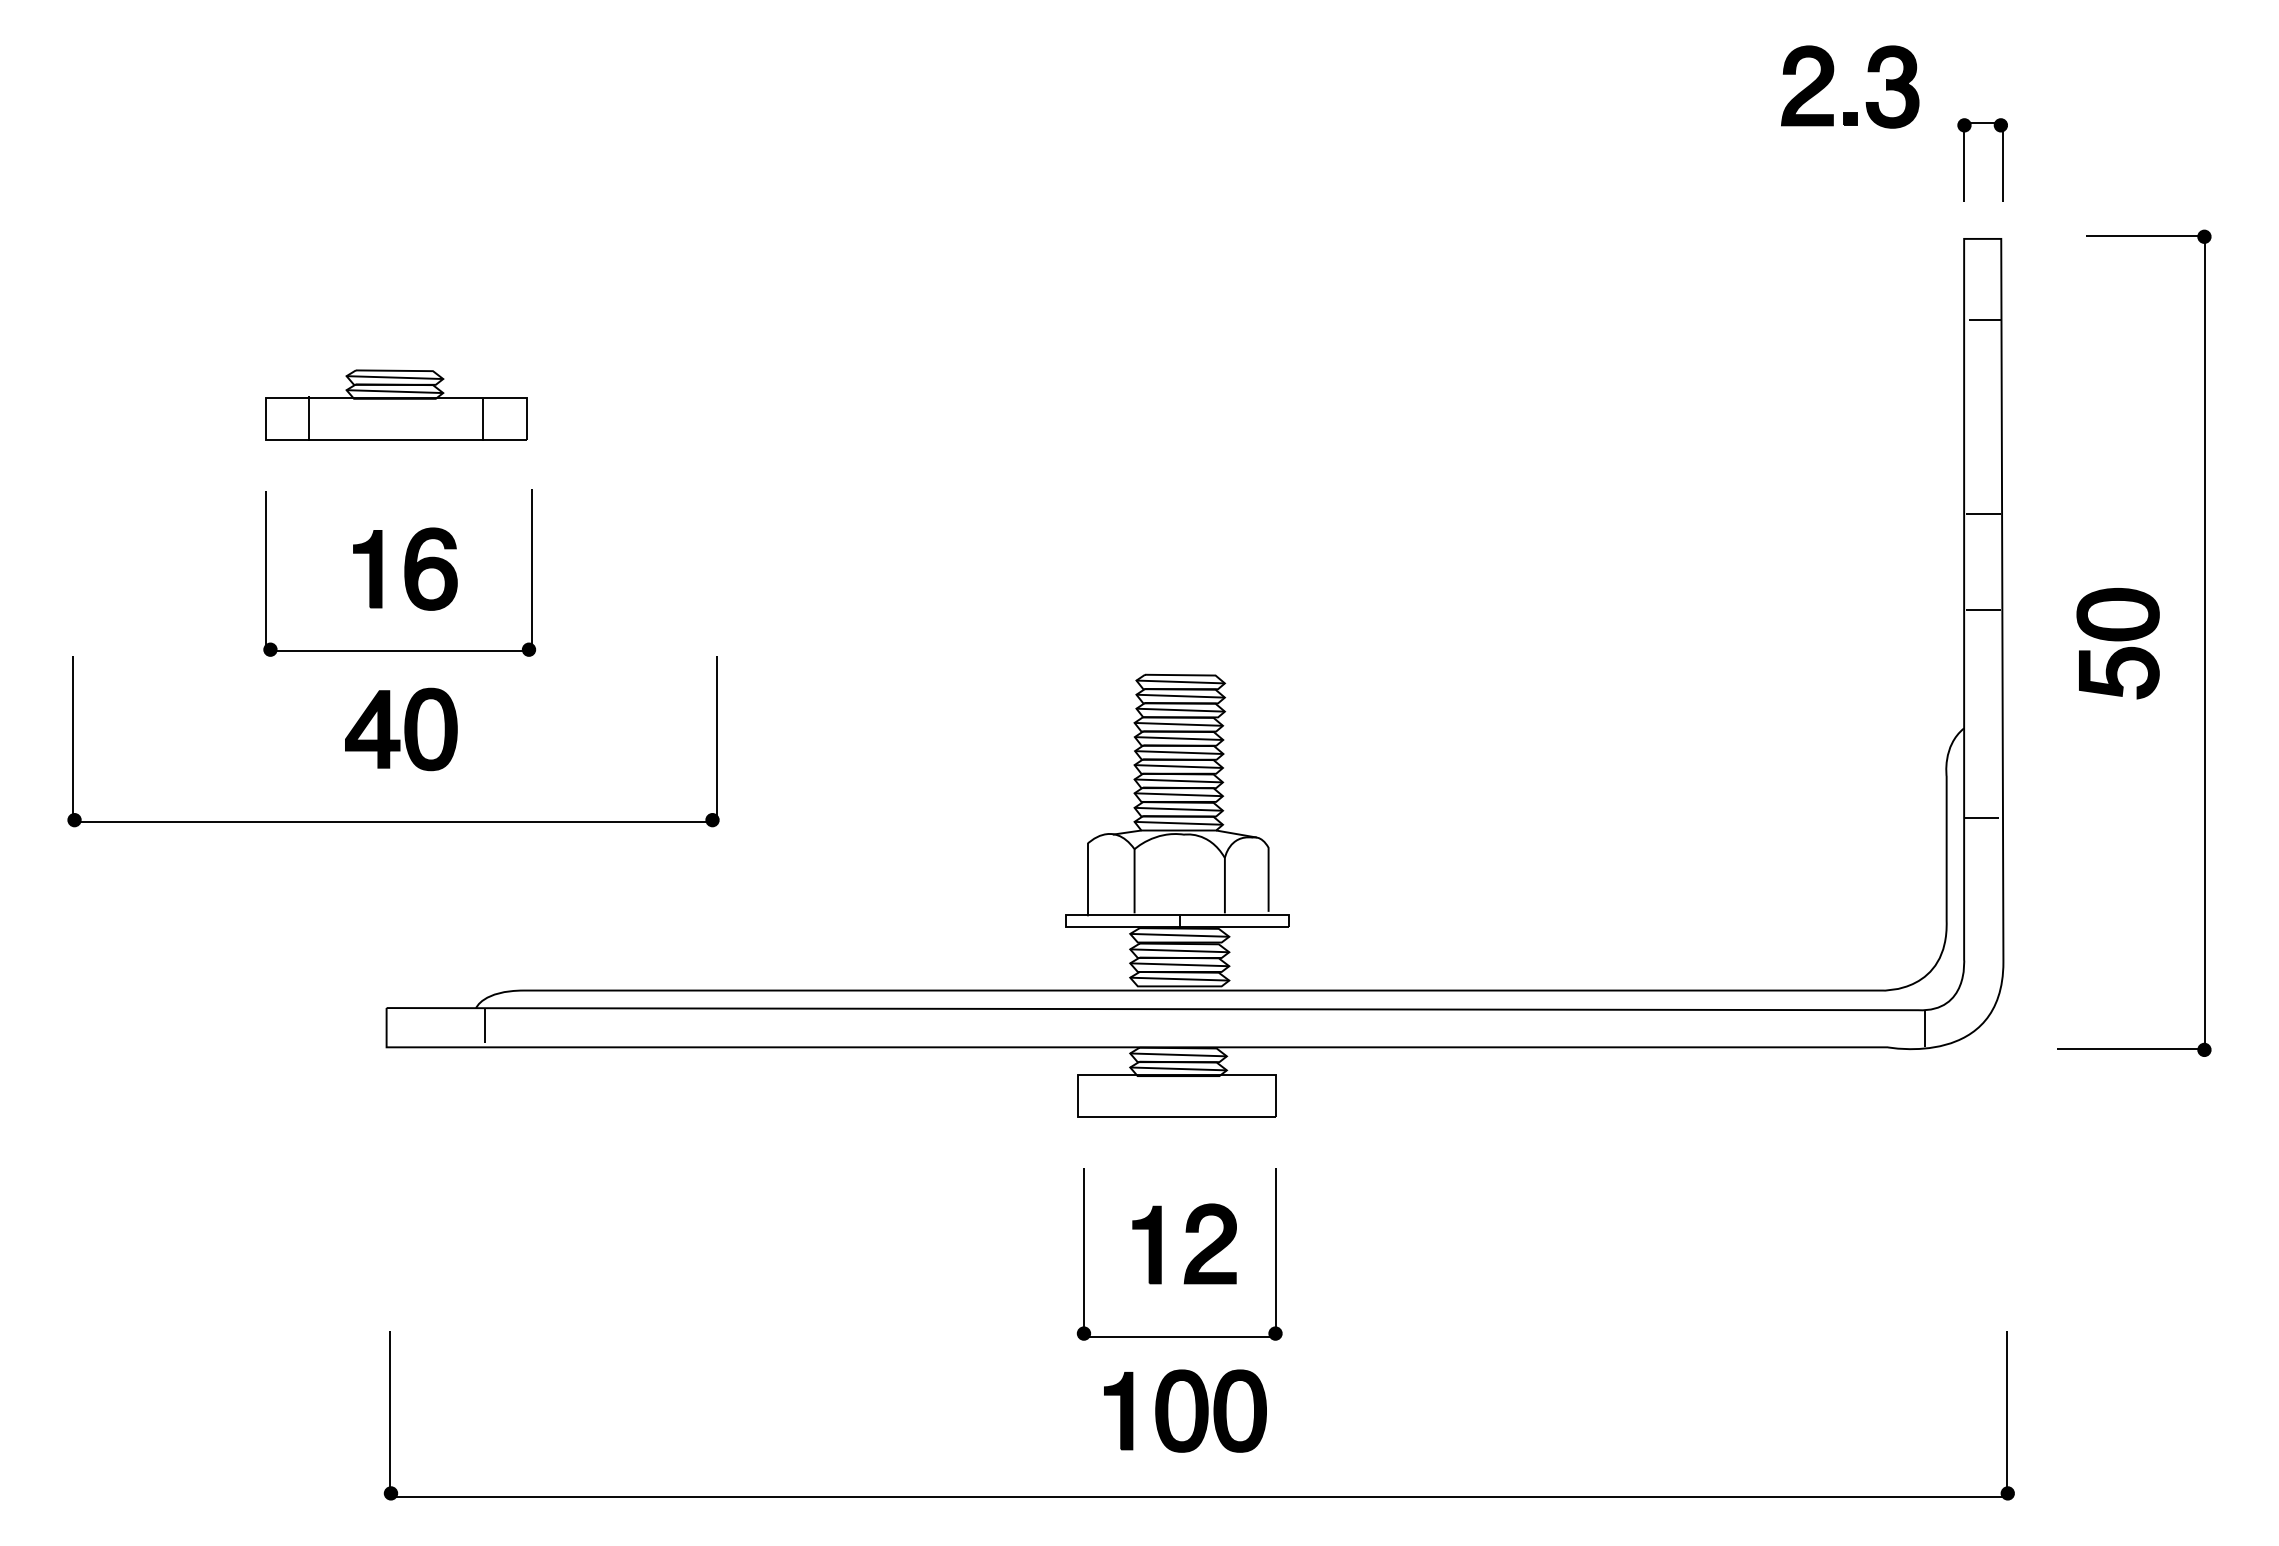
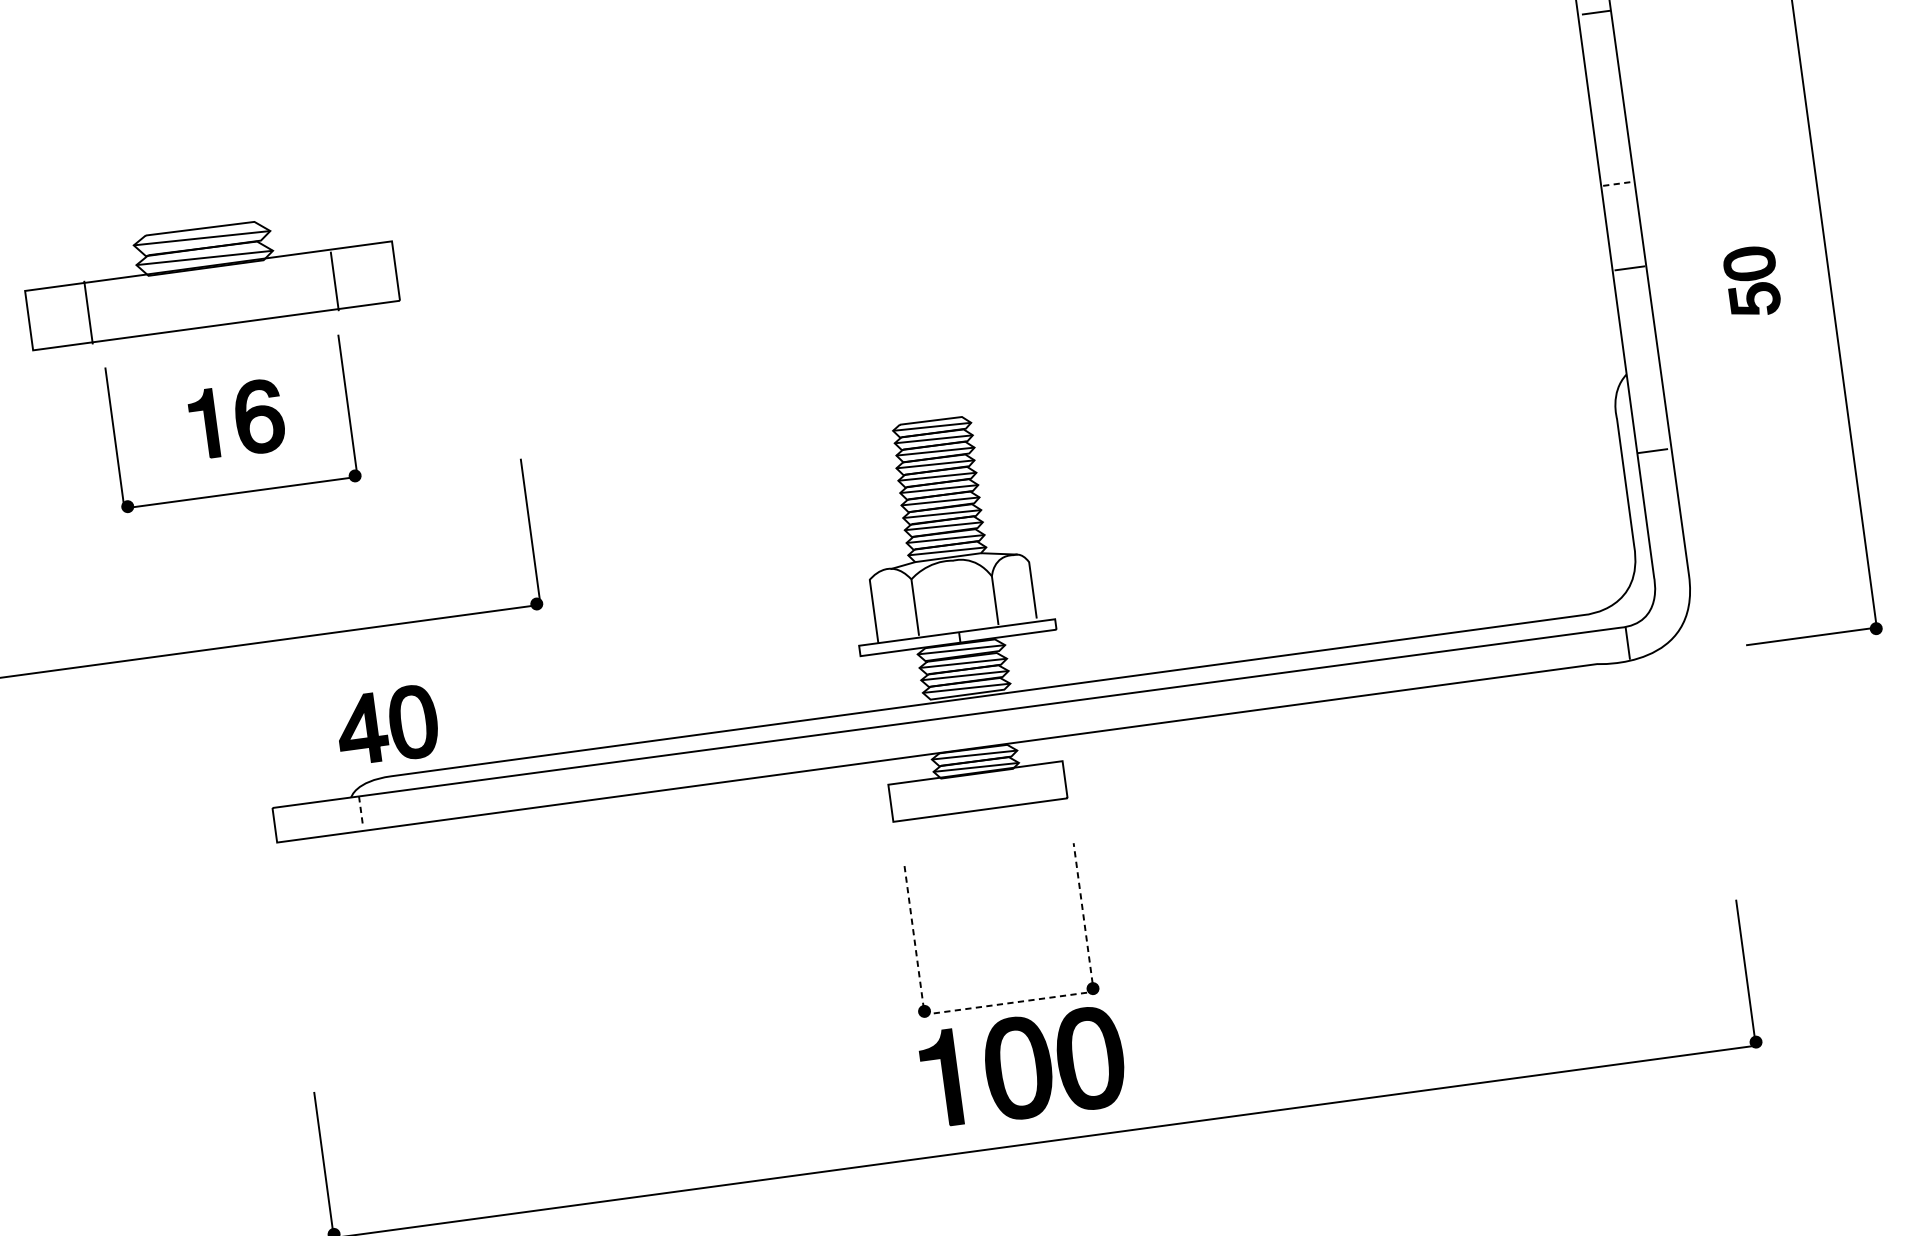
part: (396, 404) -> (209, 276), size x1.6
line: (1984, 514) -> (1619, 183), solid -> dashed
part: (2117, 643) -> (1751, 281), size x0.7
part: (401, 729) -> (387, 725), moved
line: (484, 1026) -> (360, 812), solid -> dashed
part: (1185, 1232) -> (1001, 910), removed
line: (1180, 1337) -> (1009, 1003), solid -> dashed
part: (1185, 1410) -> (1022, 1066), size x1.4

